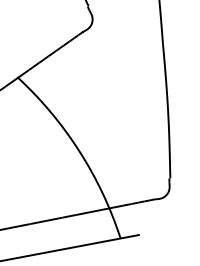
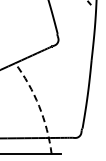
arc: (80, 151) -> (39, 106), solid -> dashed

